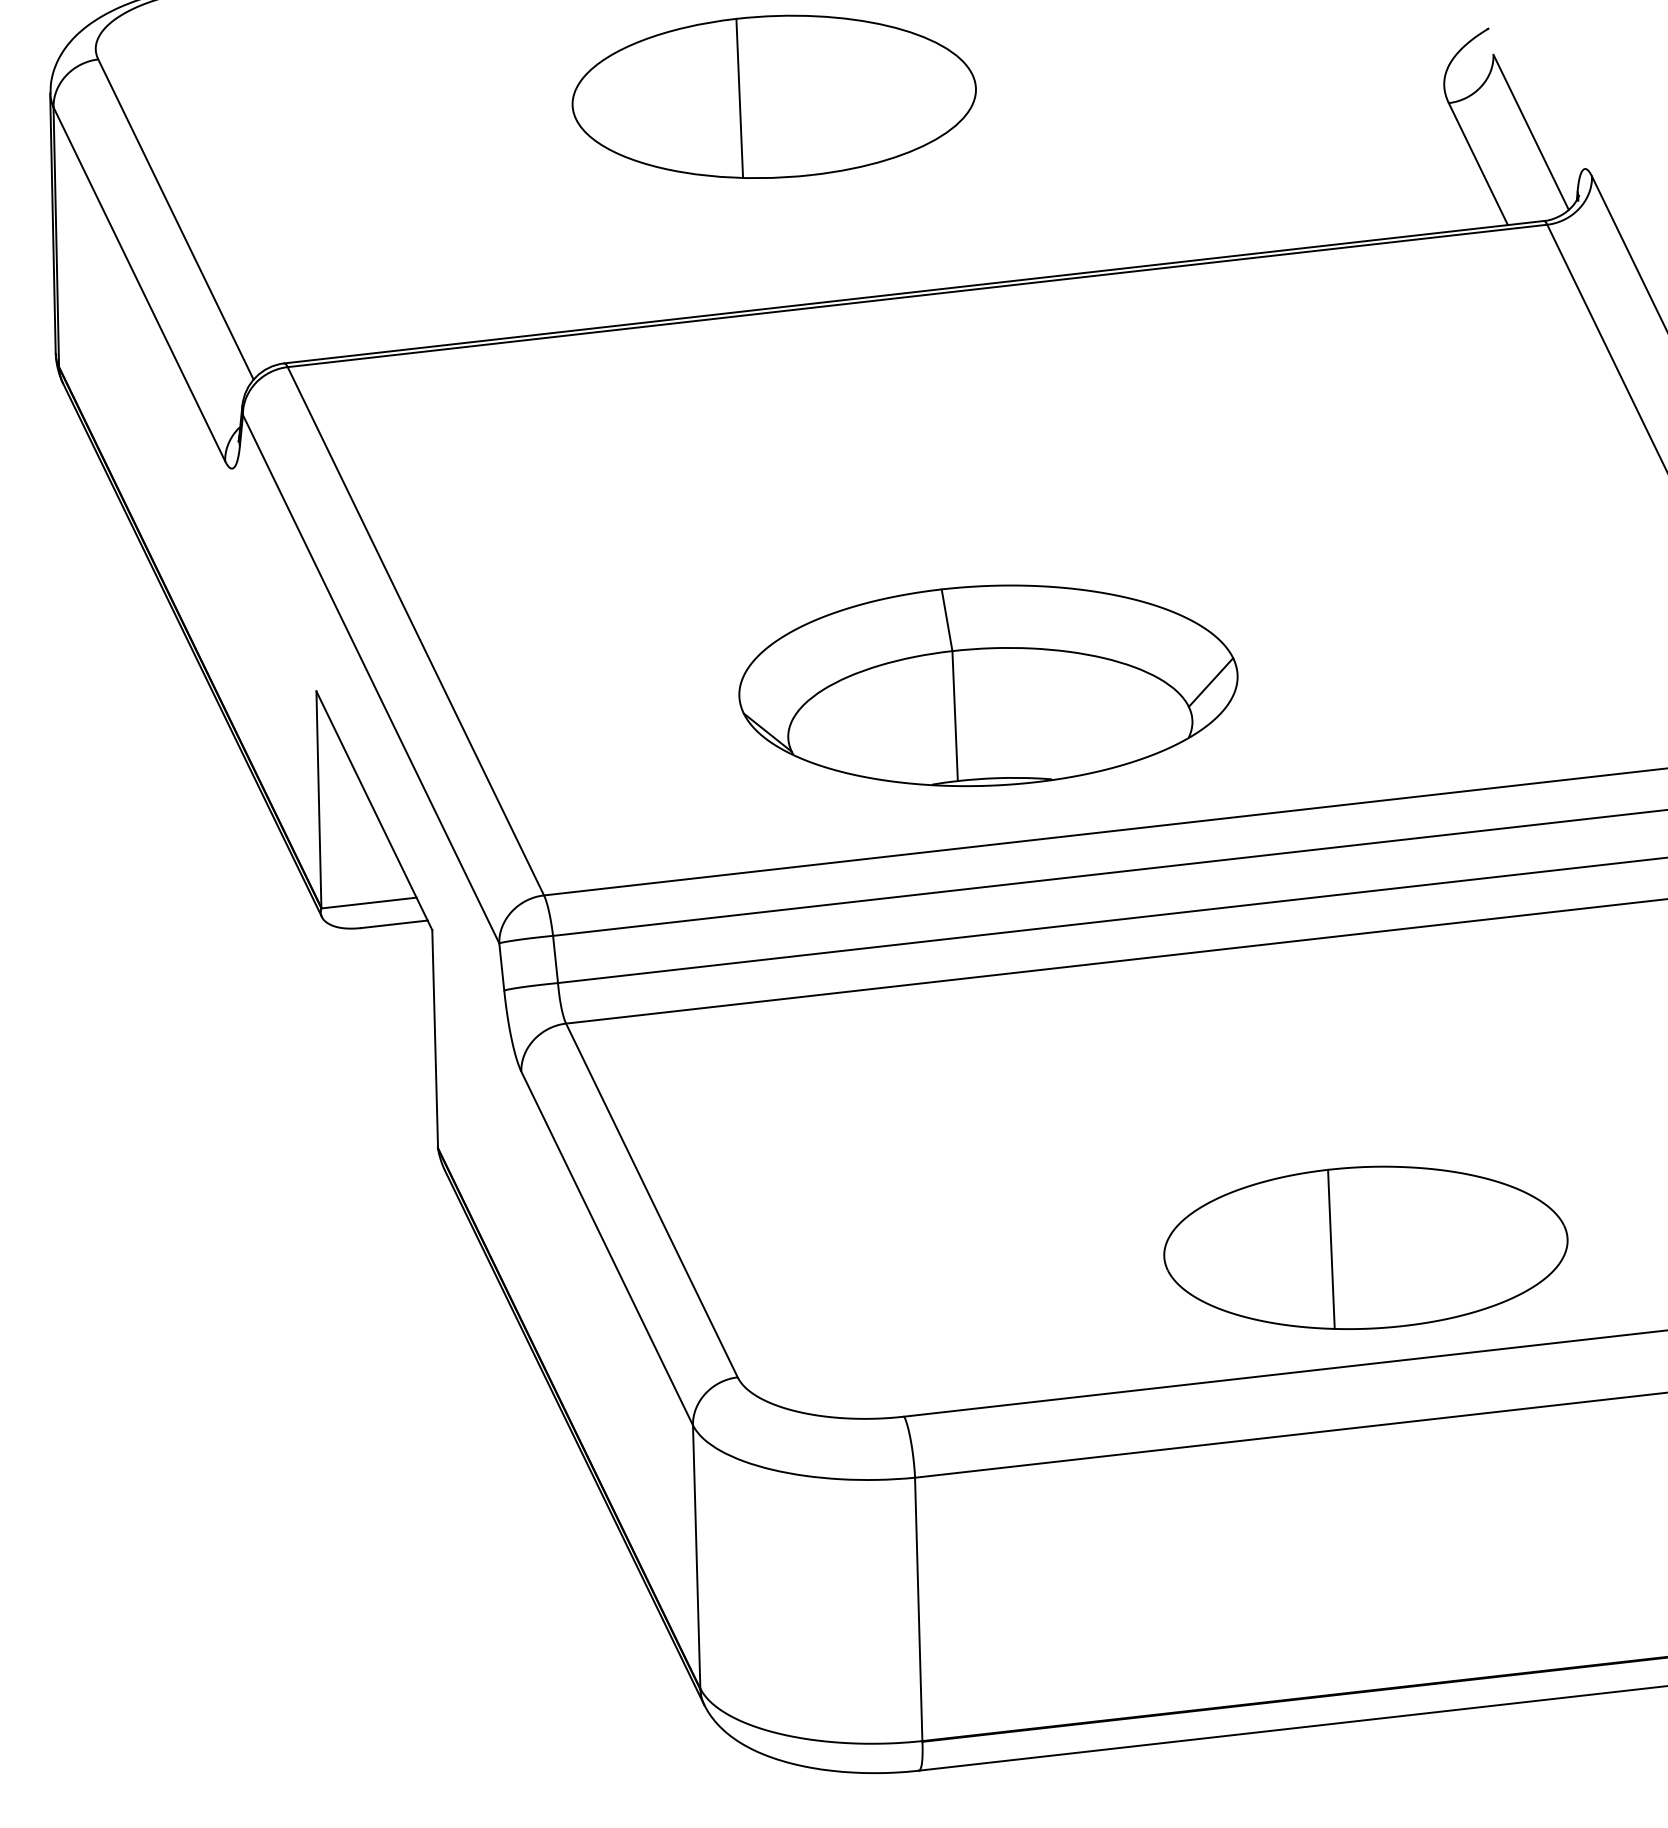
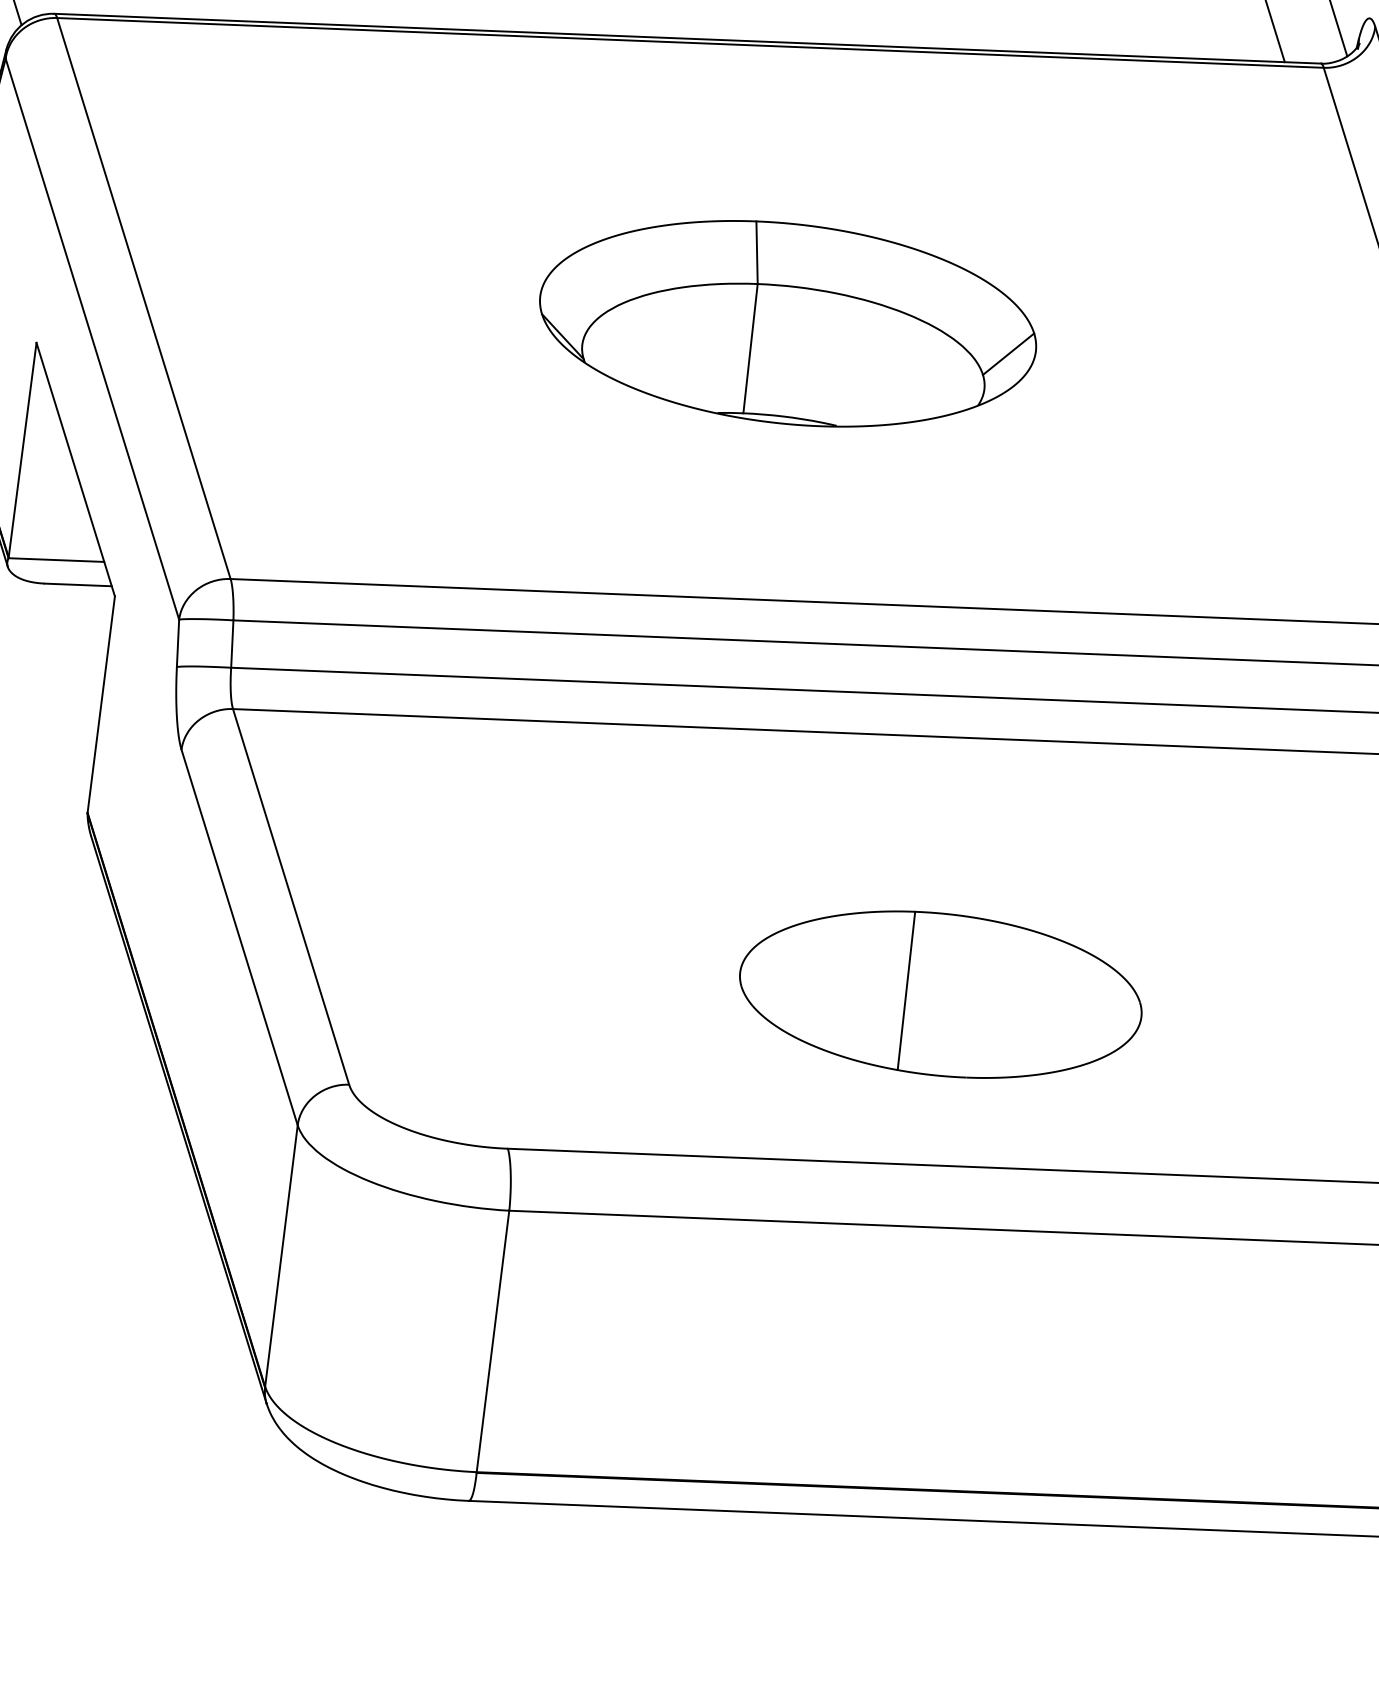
part: (988, 685) -> (788, 323), moved
part: (1365, 1247) -> (940, 994), moved

